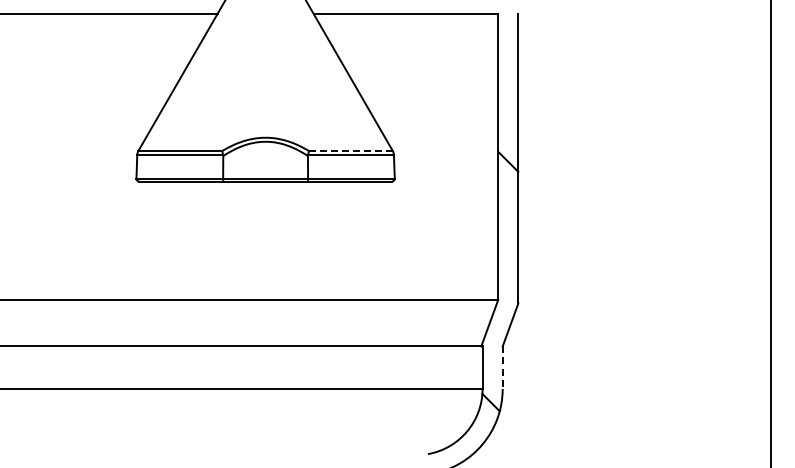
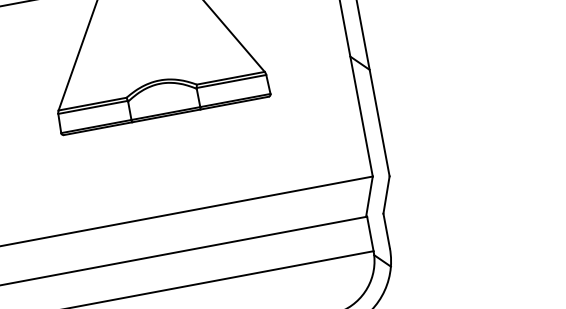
line: (350, 150) -> (230, 77), dashed -> solid
line: (502, 368) -> (386, 231), dashed -> solid

